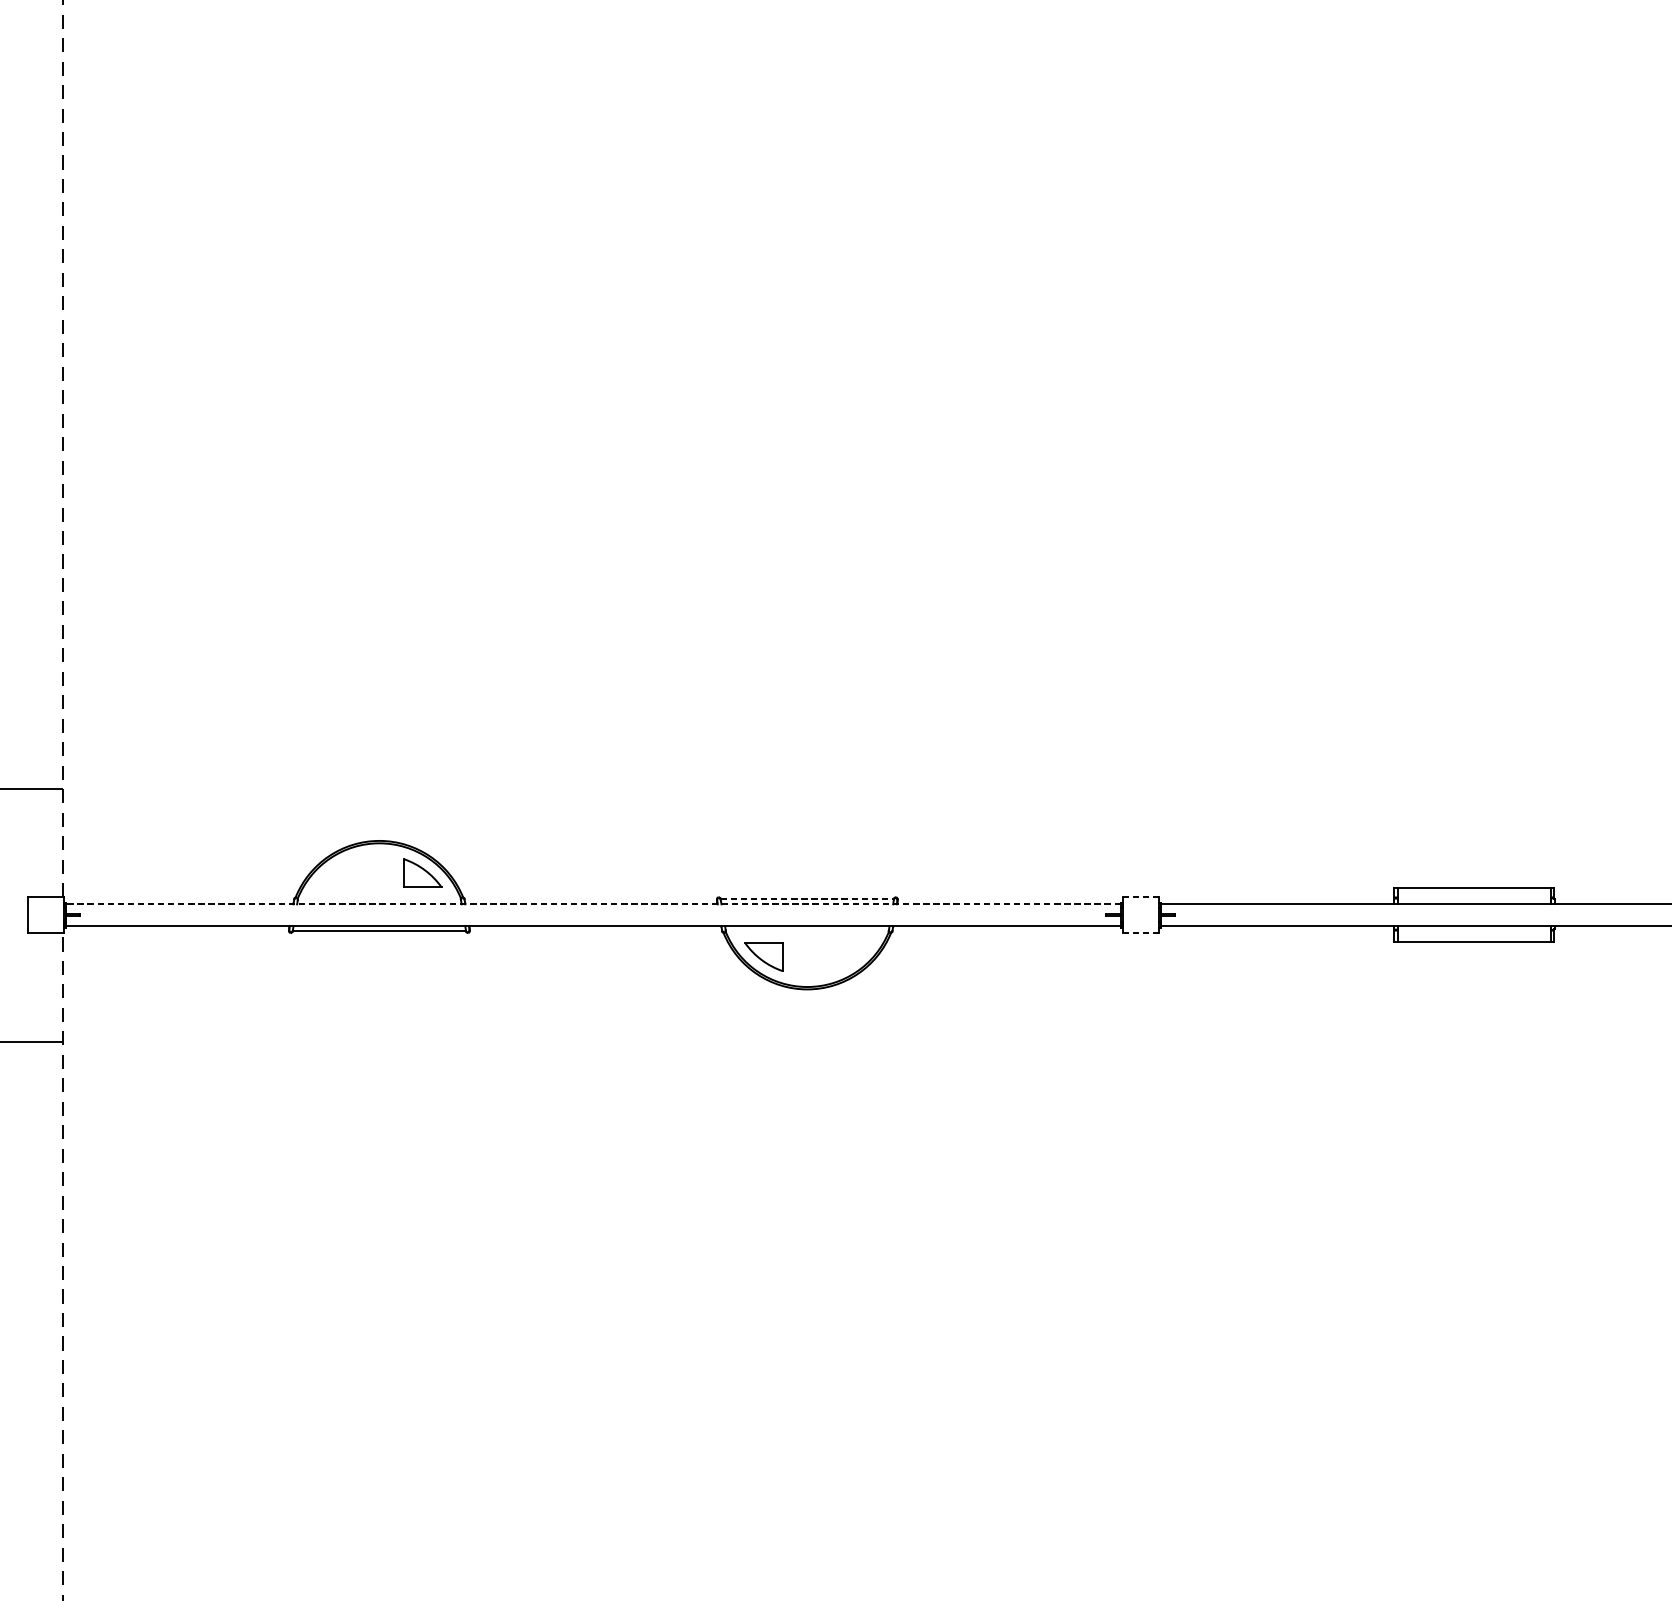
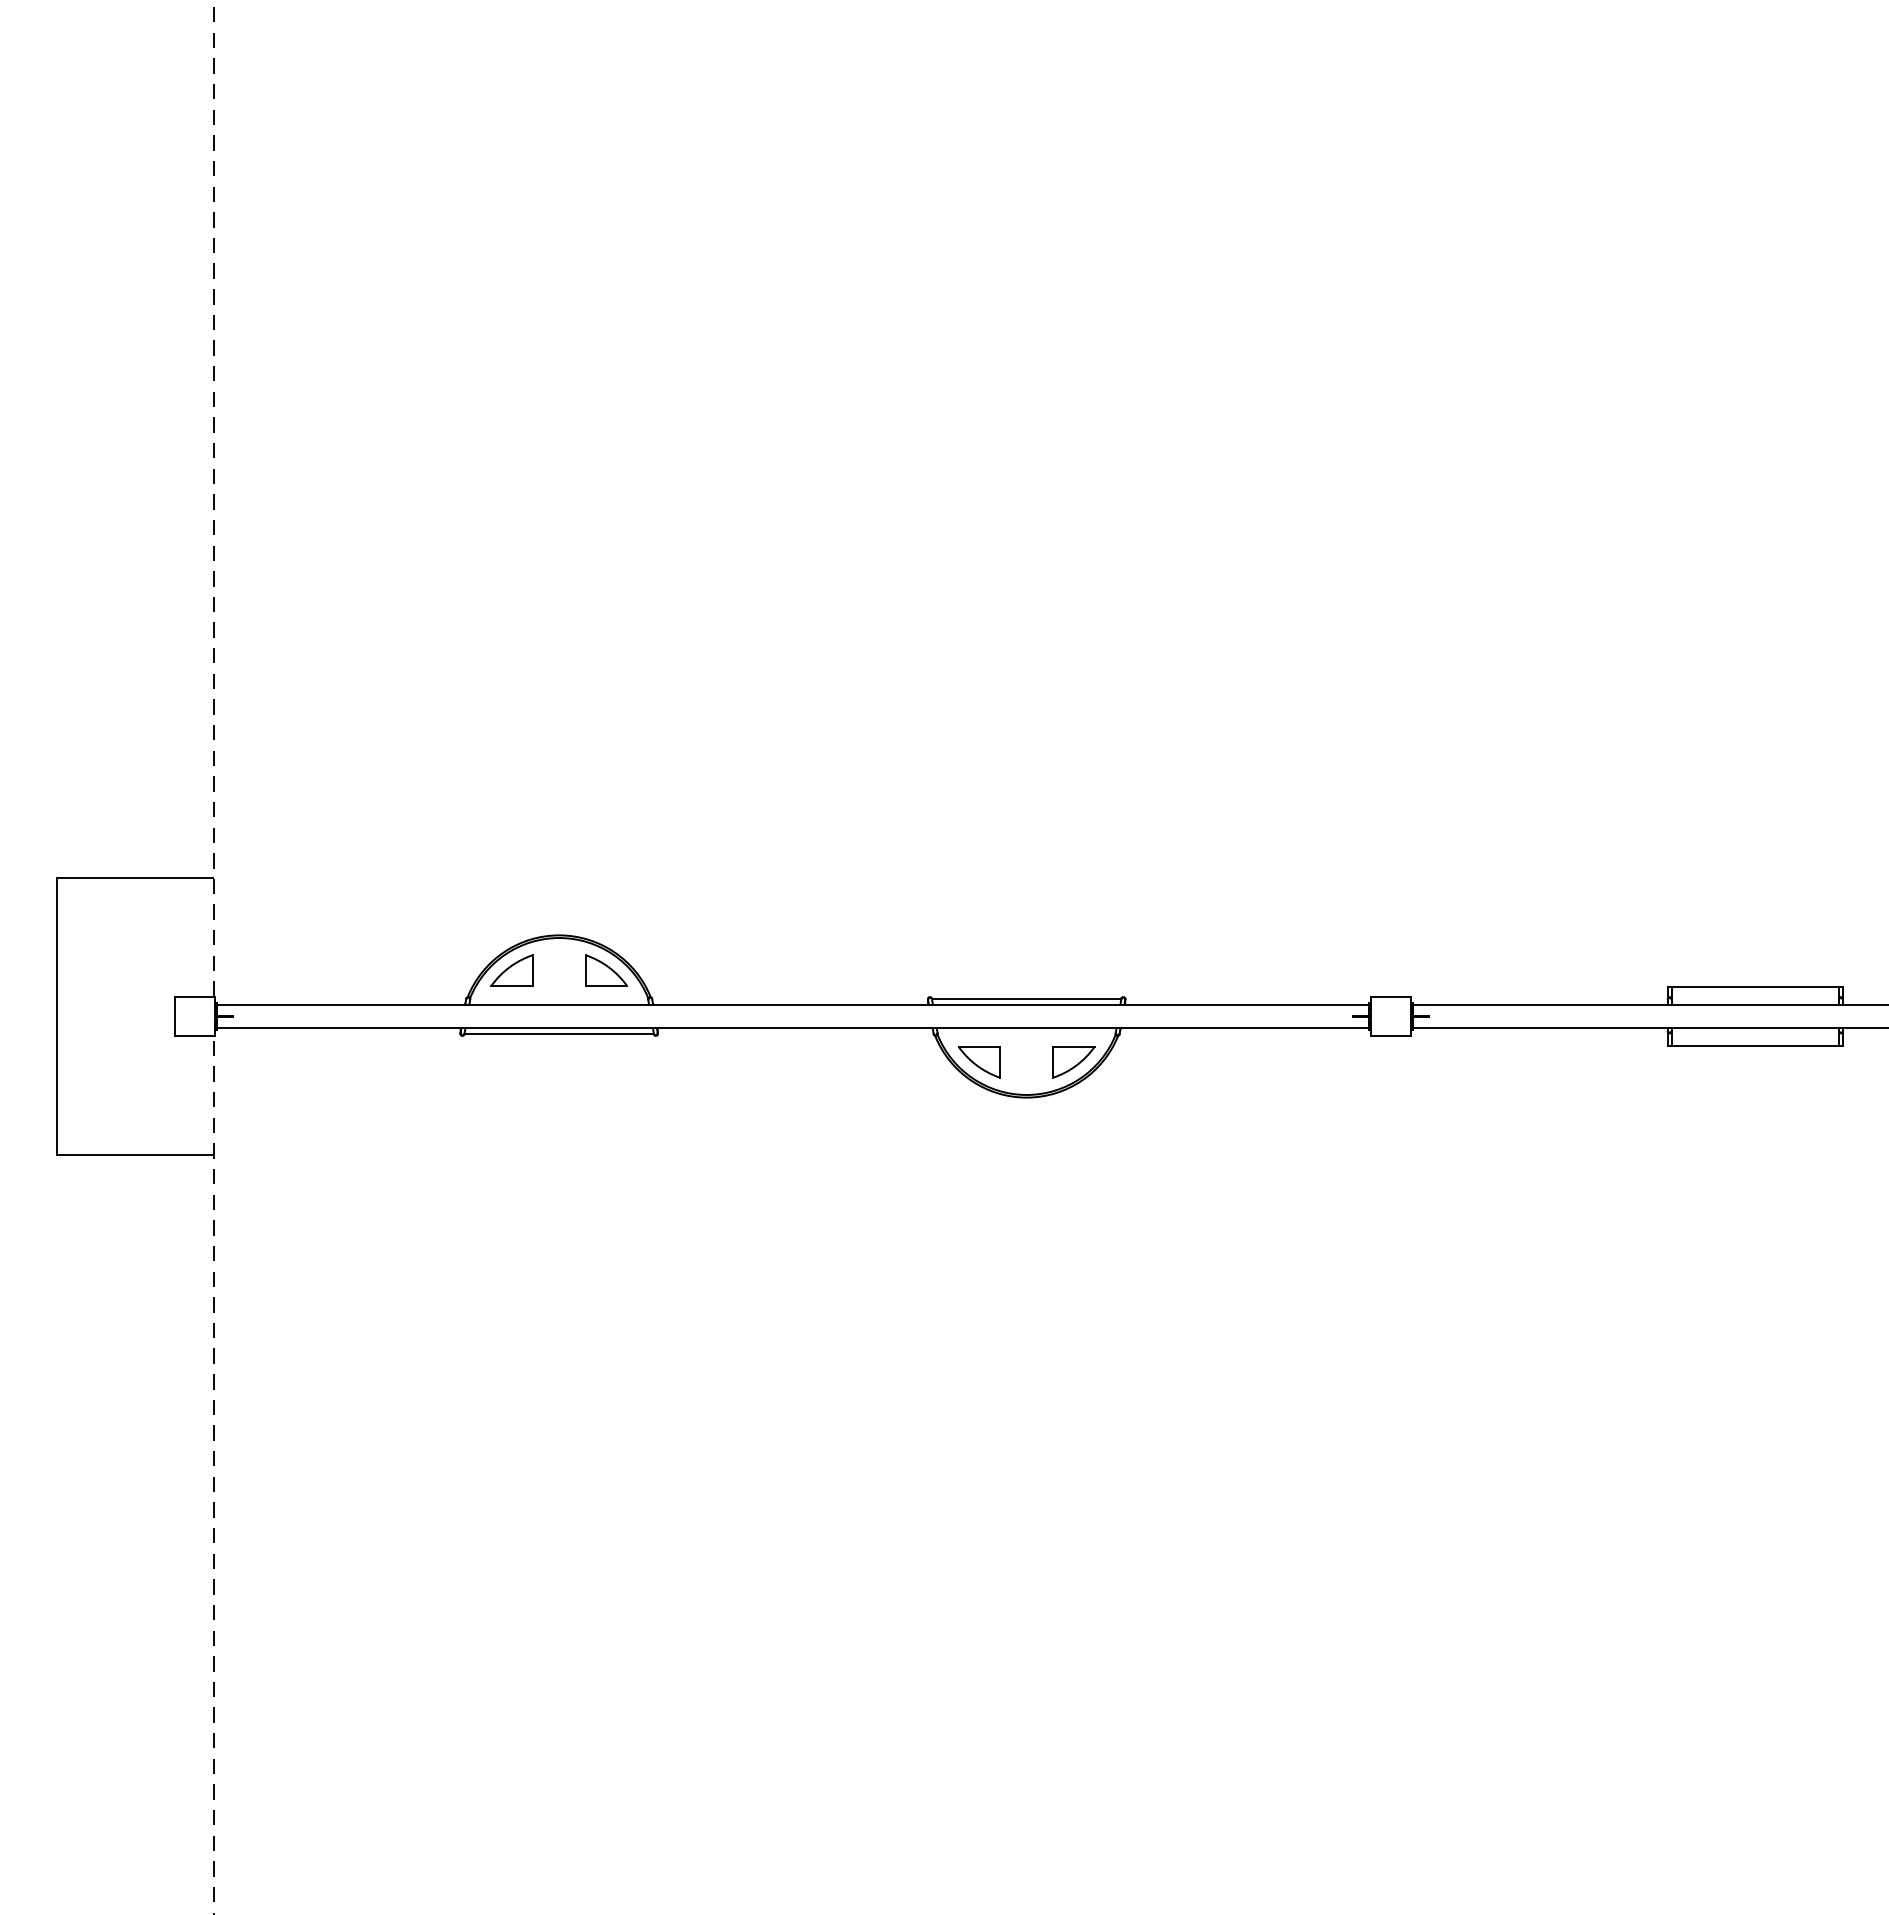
part: (335, 873) -> (511, 970), added
line: (1140, 896) -> (1390, 996), dashed -> solid
line: (807, 898) -> (1026, 998), dashed -> solid
line: (592, 904) -> (792, 1004), dashed -> solid
line: (1140, 933) -> (1390, 1036), dashed -> solid
part: (850, 957) -> (1073, 1062), added

